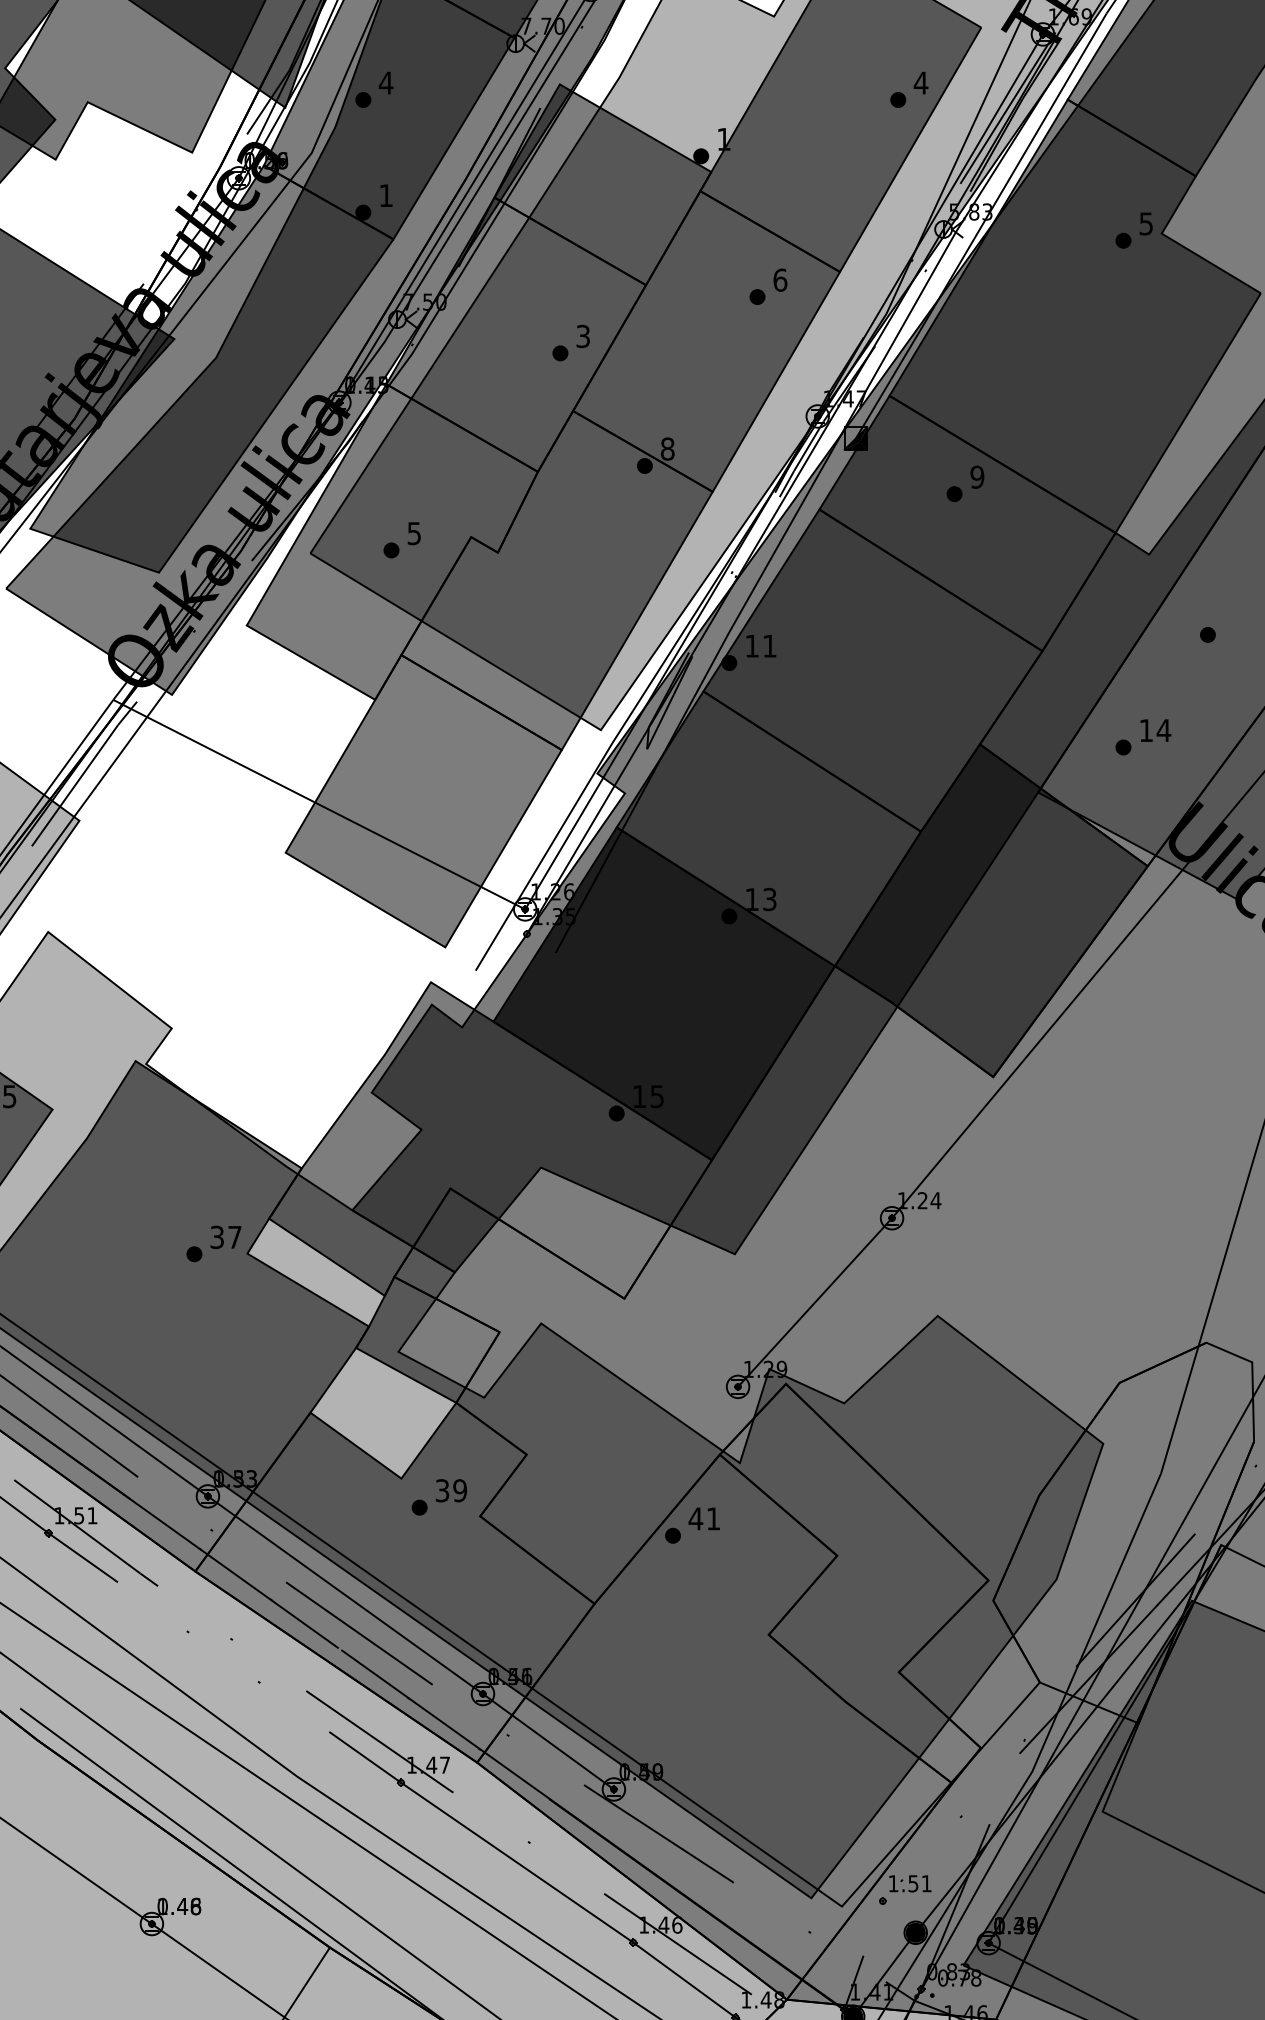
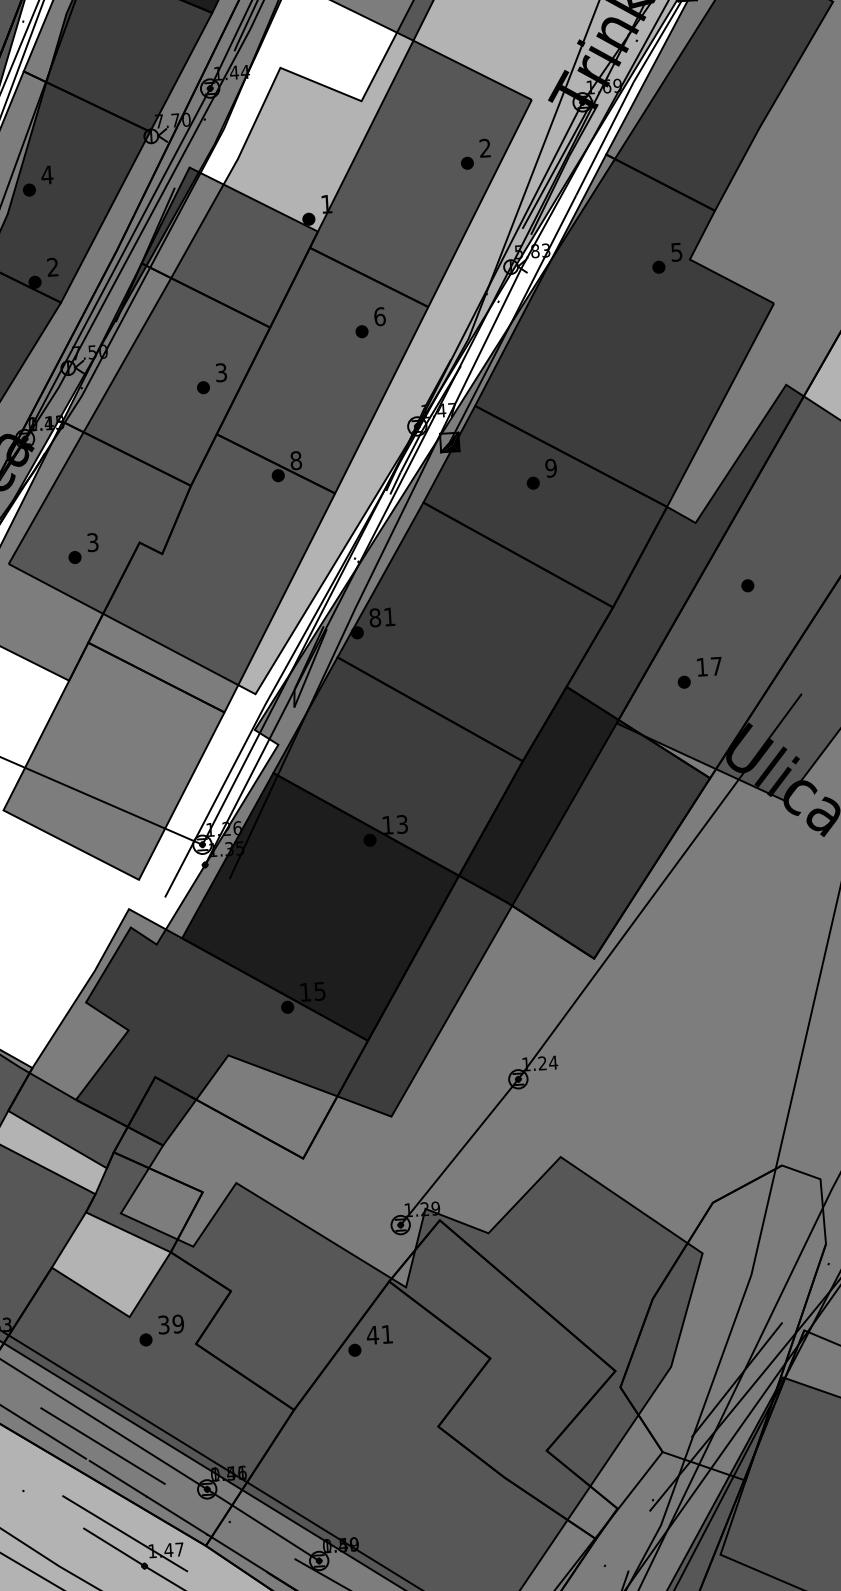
text: (920, 82) -> (484, 147), 4 -> 2
text: (385, 195) -> (52, 267), 1 -> 2
text: (414, 532) -> (92, 541), 5 -> 3
text: (751, 646) -> (374, 618), 11 -> 81
text: (1163, 730) -> (716, 666), 14 -> 17

